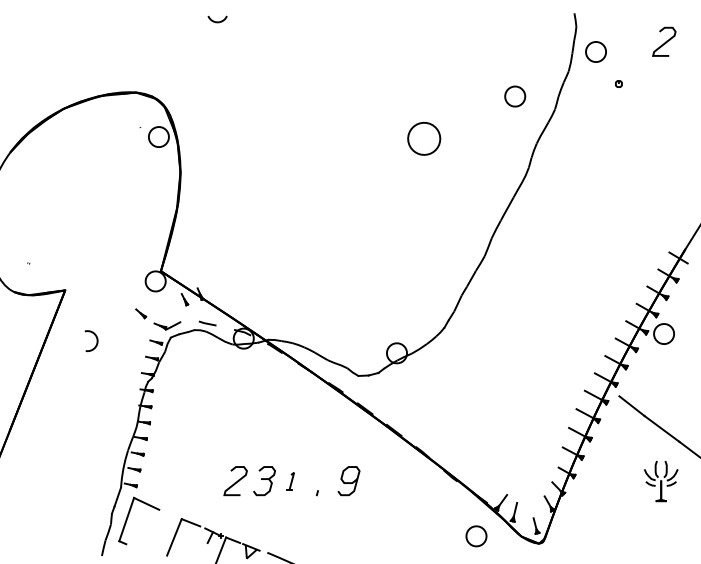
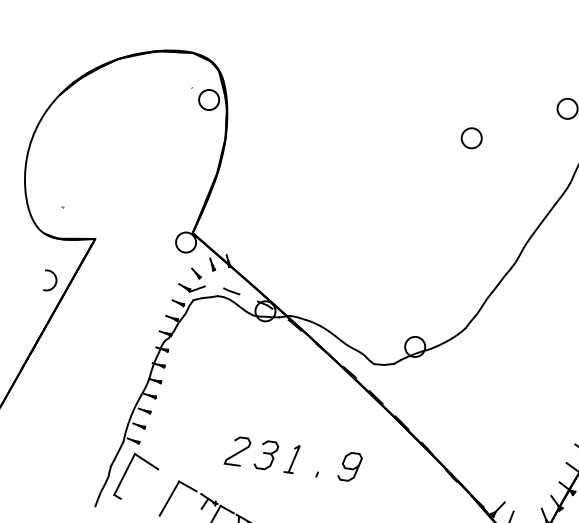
part: (424, 138) -> (471, 137), size x0.62
part: (141, 313) -> (196, 273), moved
curve: (96, 341) -> (55, 282), moved
part: (290, 480) -> (292, 458), size x1.67

